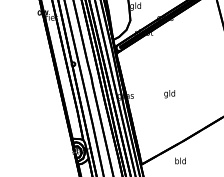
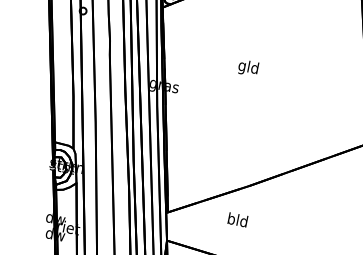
text: (169, 94) -> (247, 68), moved

